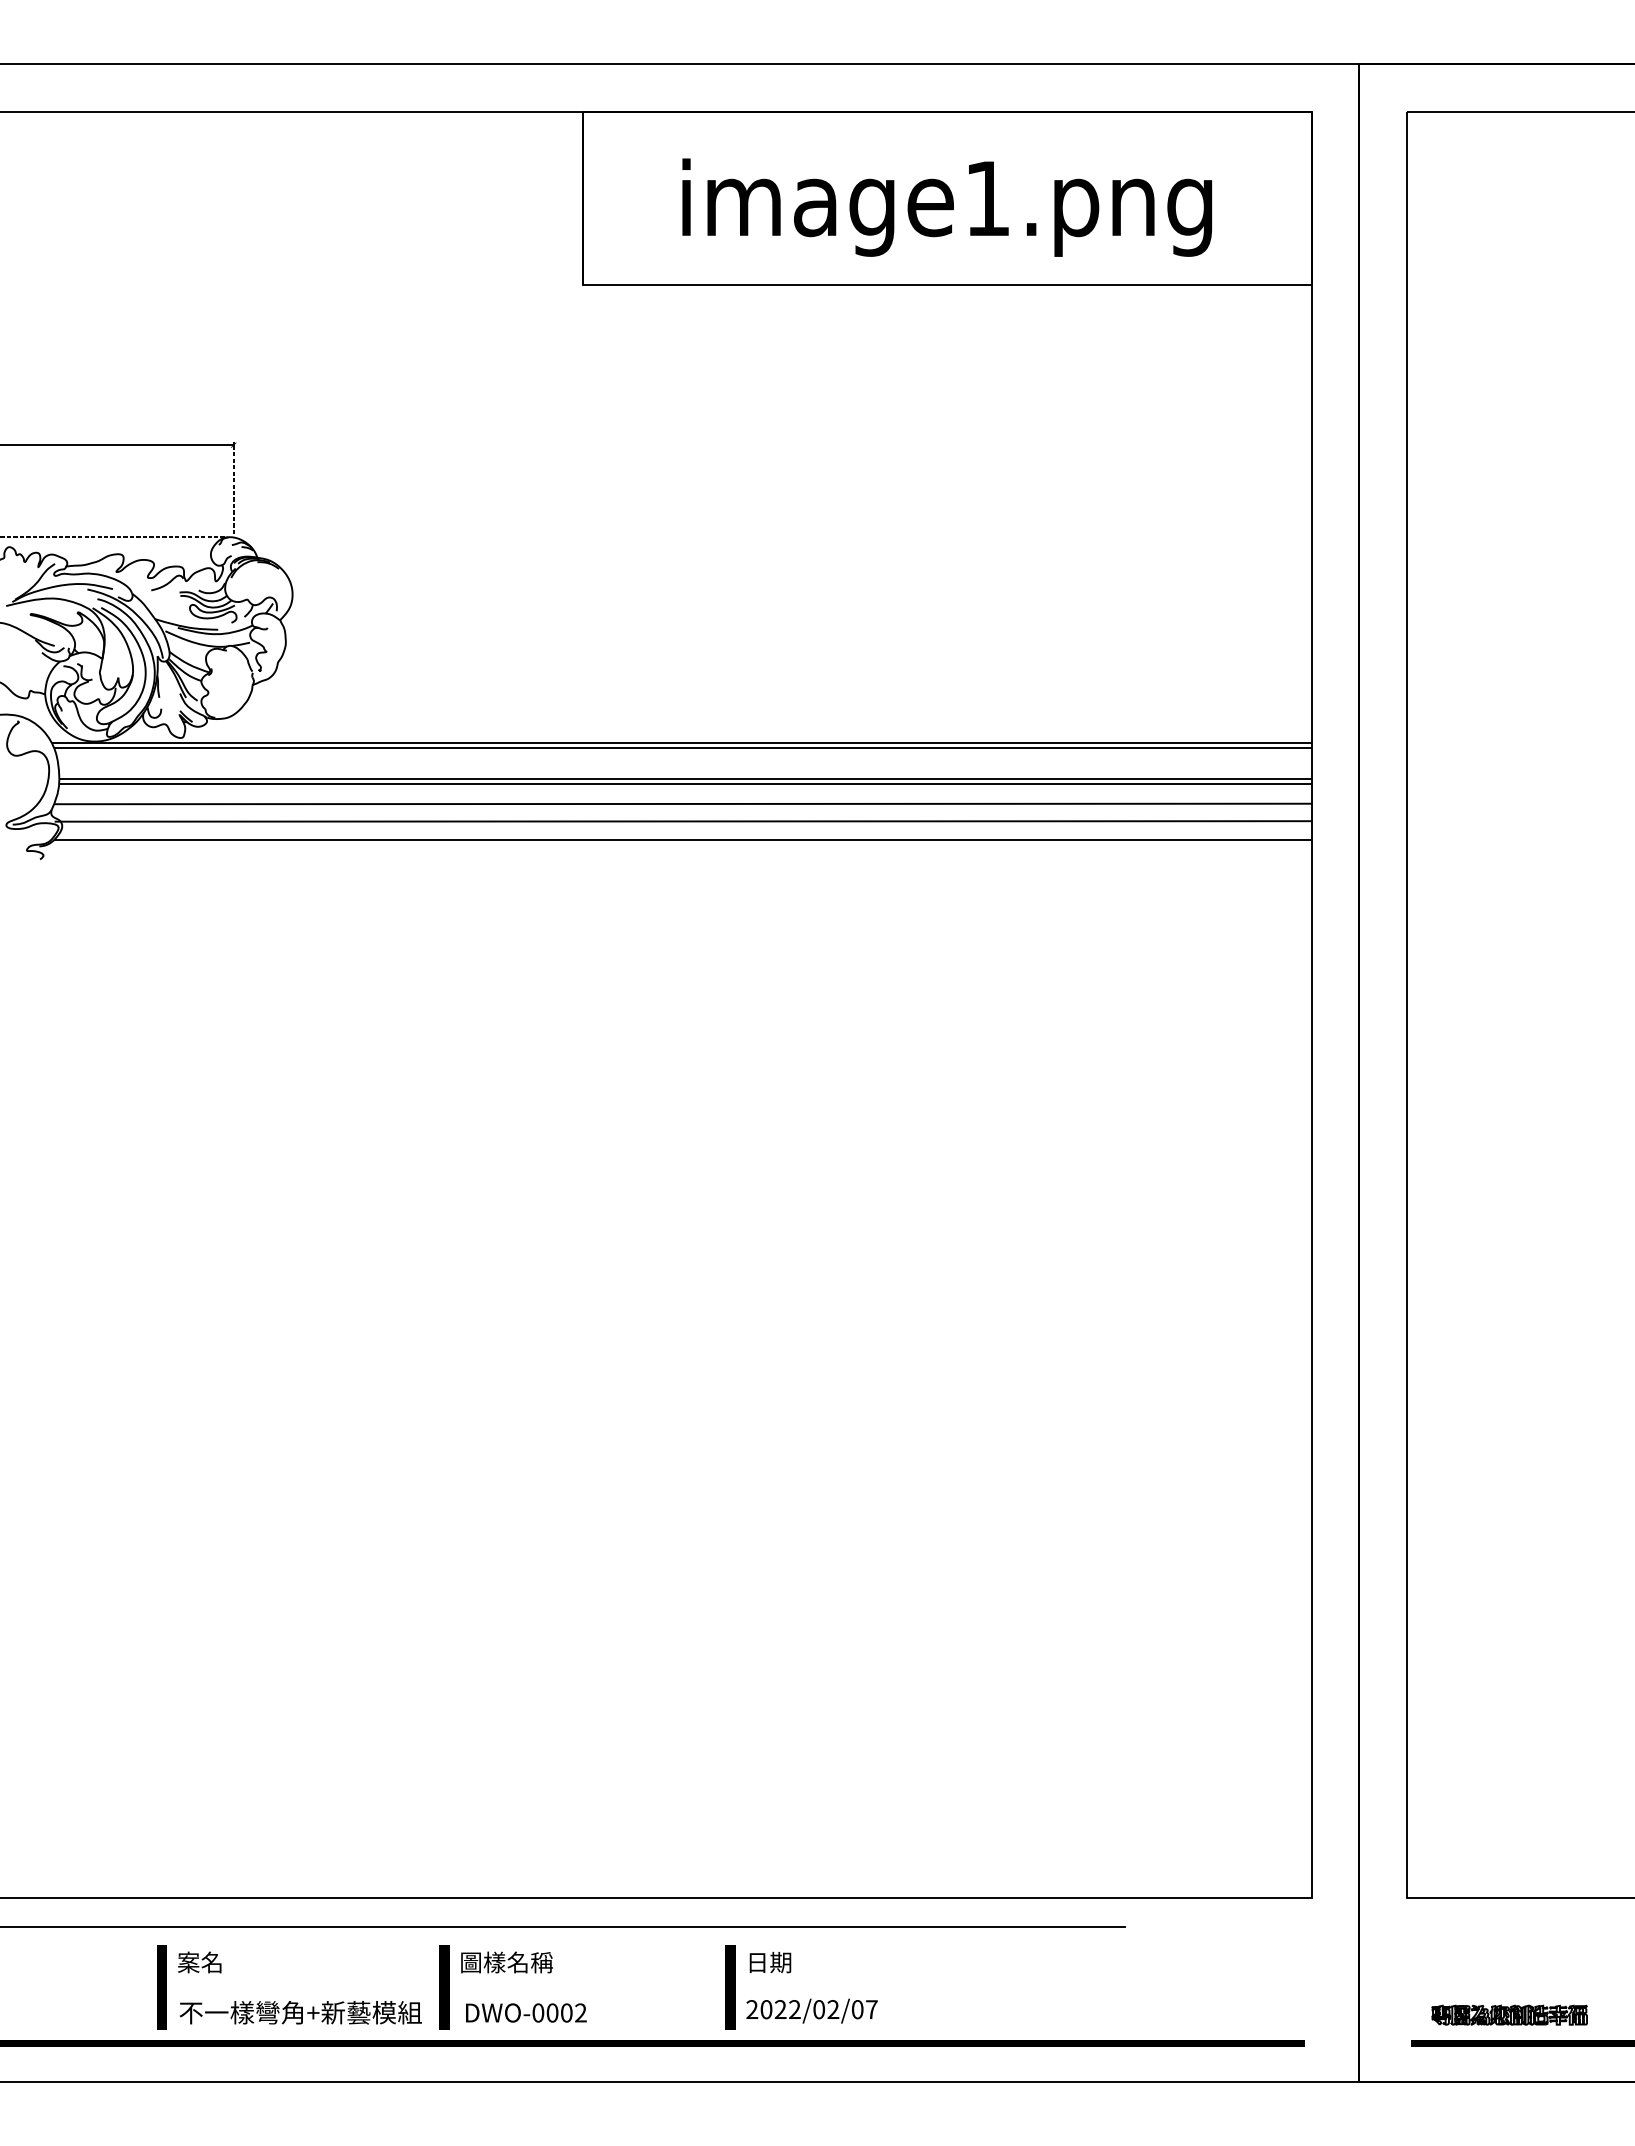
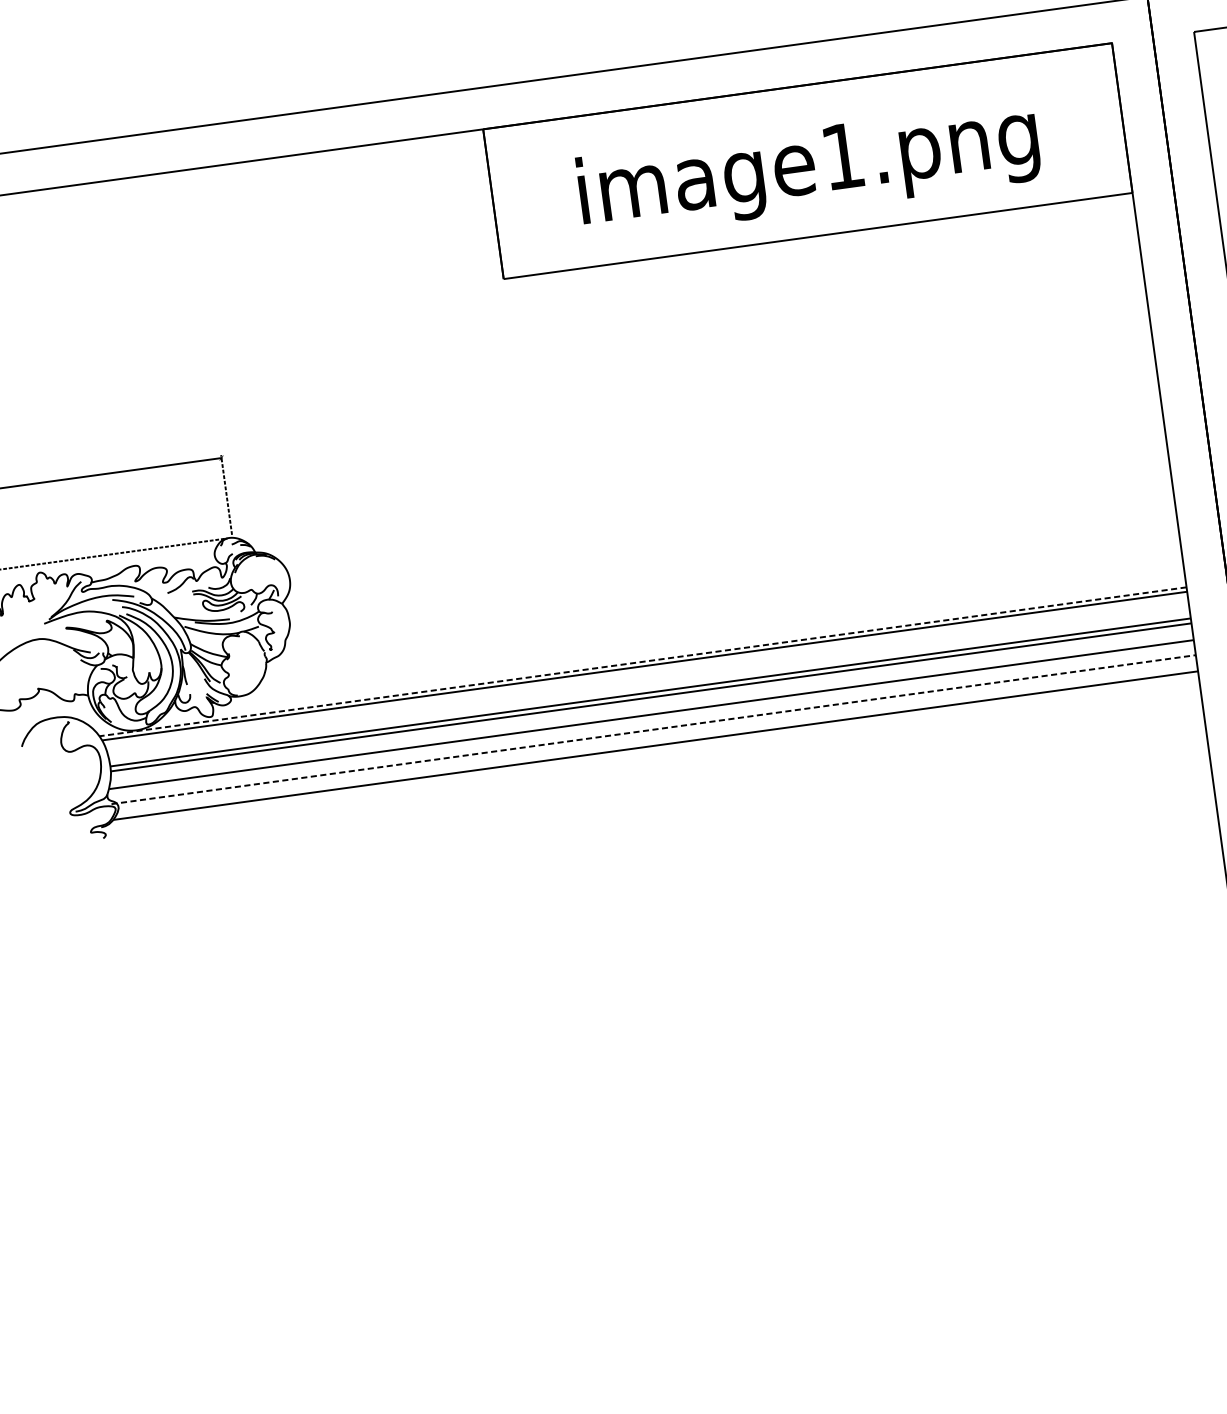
line: (681, 742) -> (642, 661), solid -> dashed
line: (683, 821) -> (654, 729), solid -> dashed

